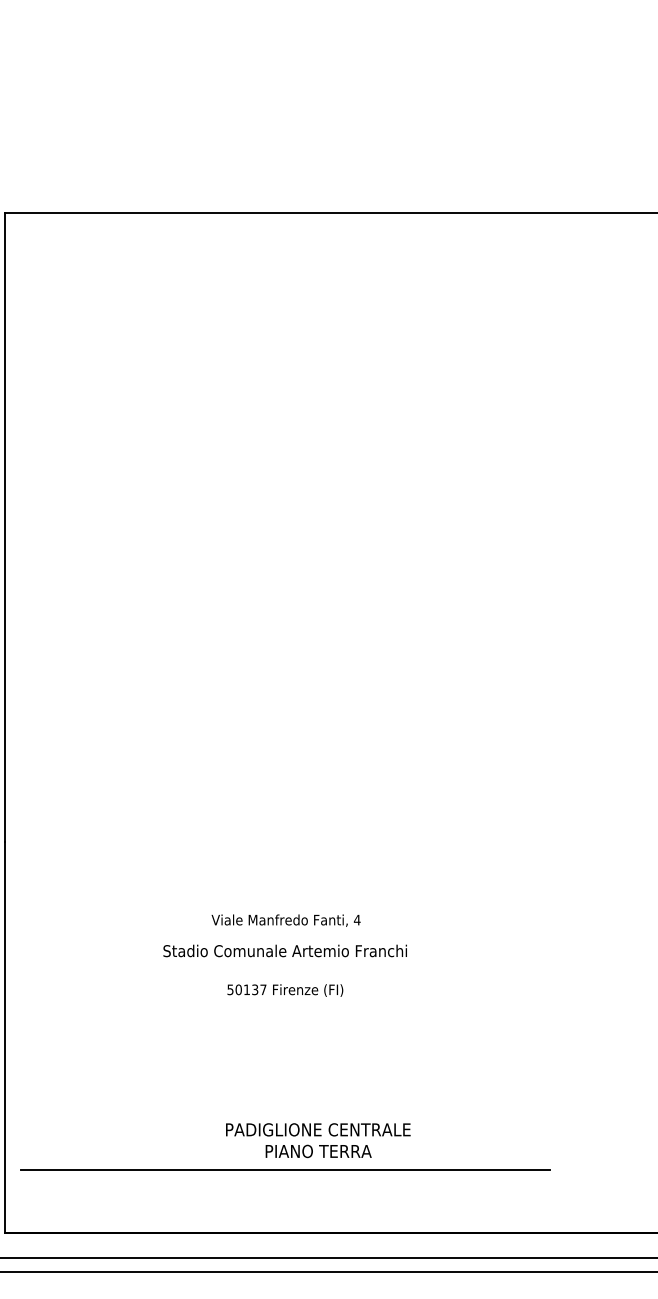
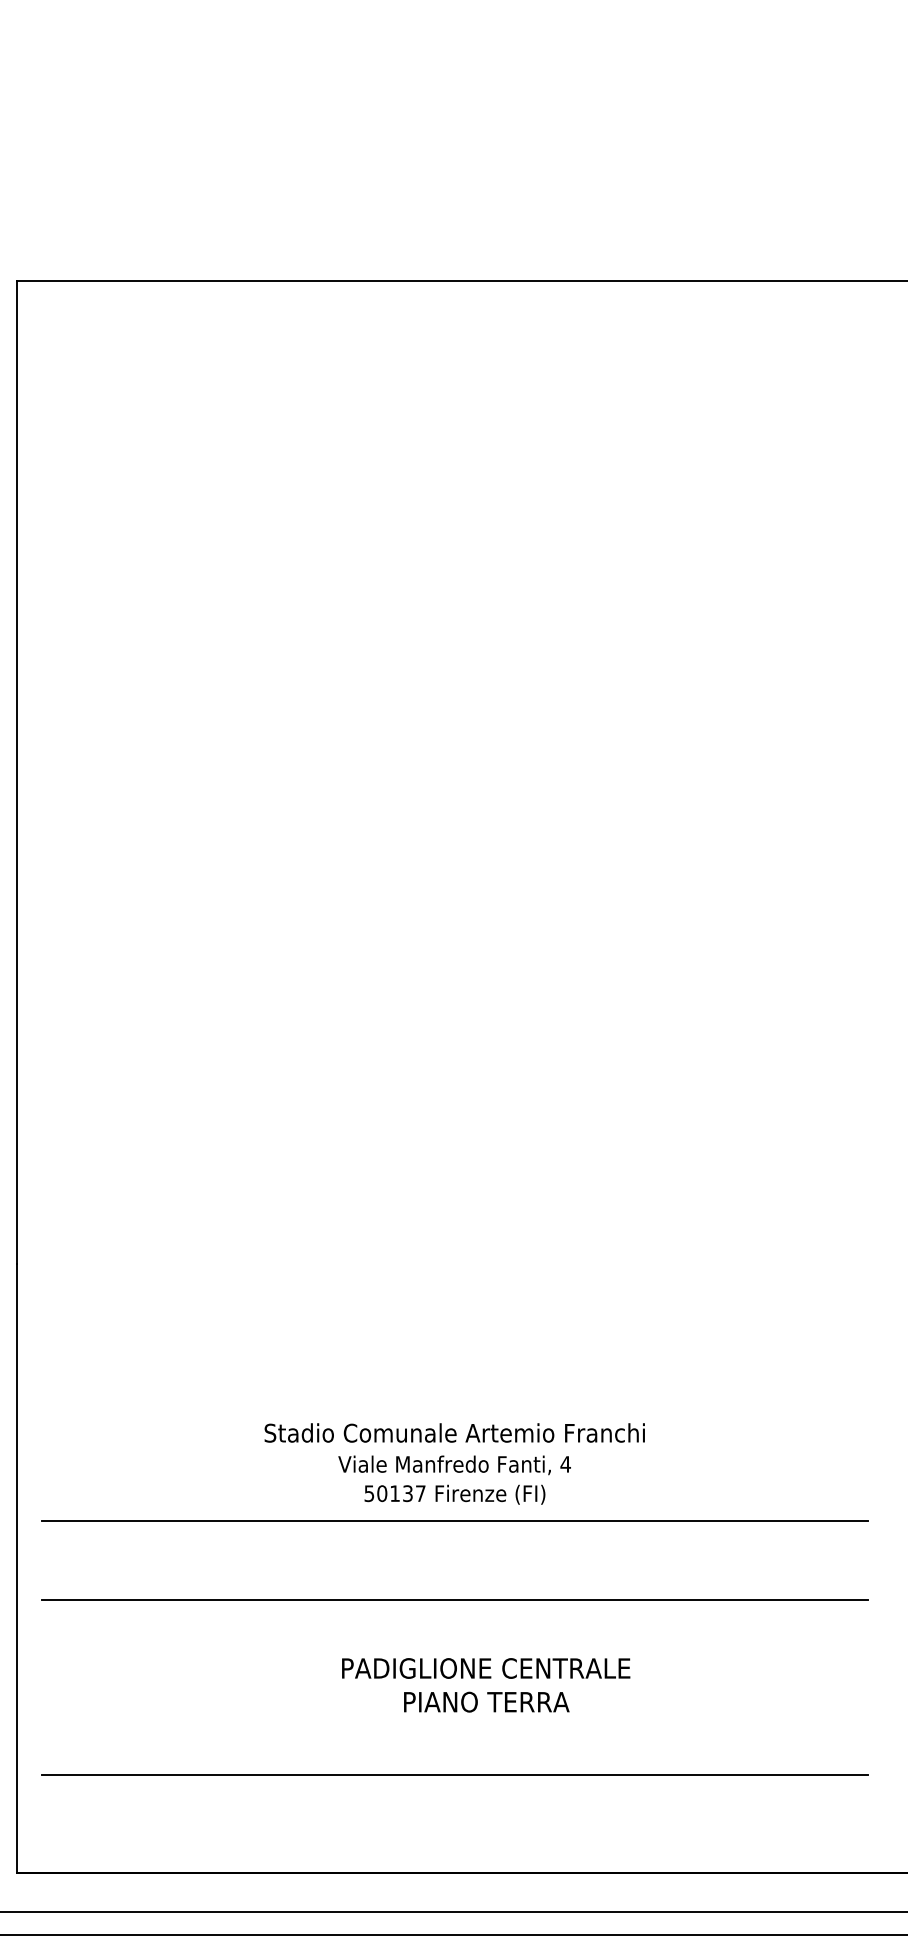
text: (285, 920) -> (453, 1465), moved
line: (285, 1007) -> (455, 1521), added
line: (285, 1058) -> (455, 1600), added
text: (318, 1140) -> (486, 1685), moved

